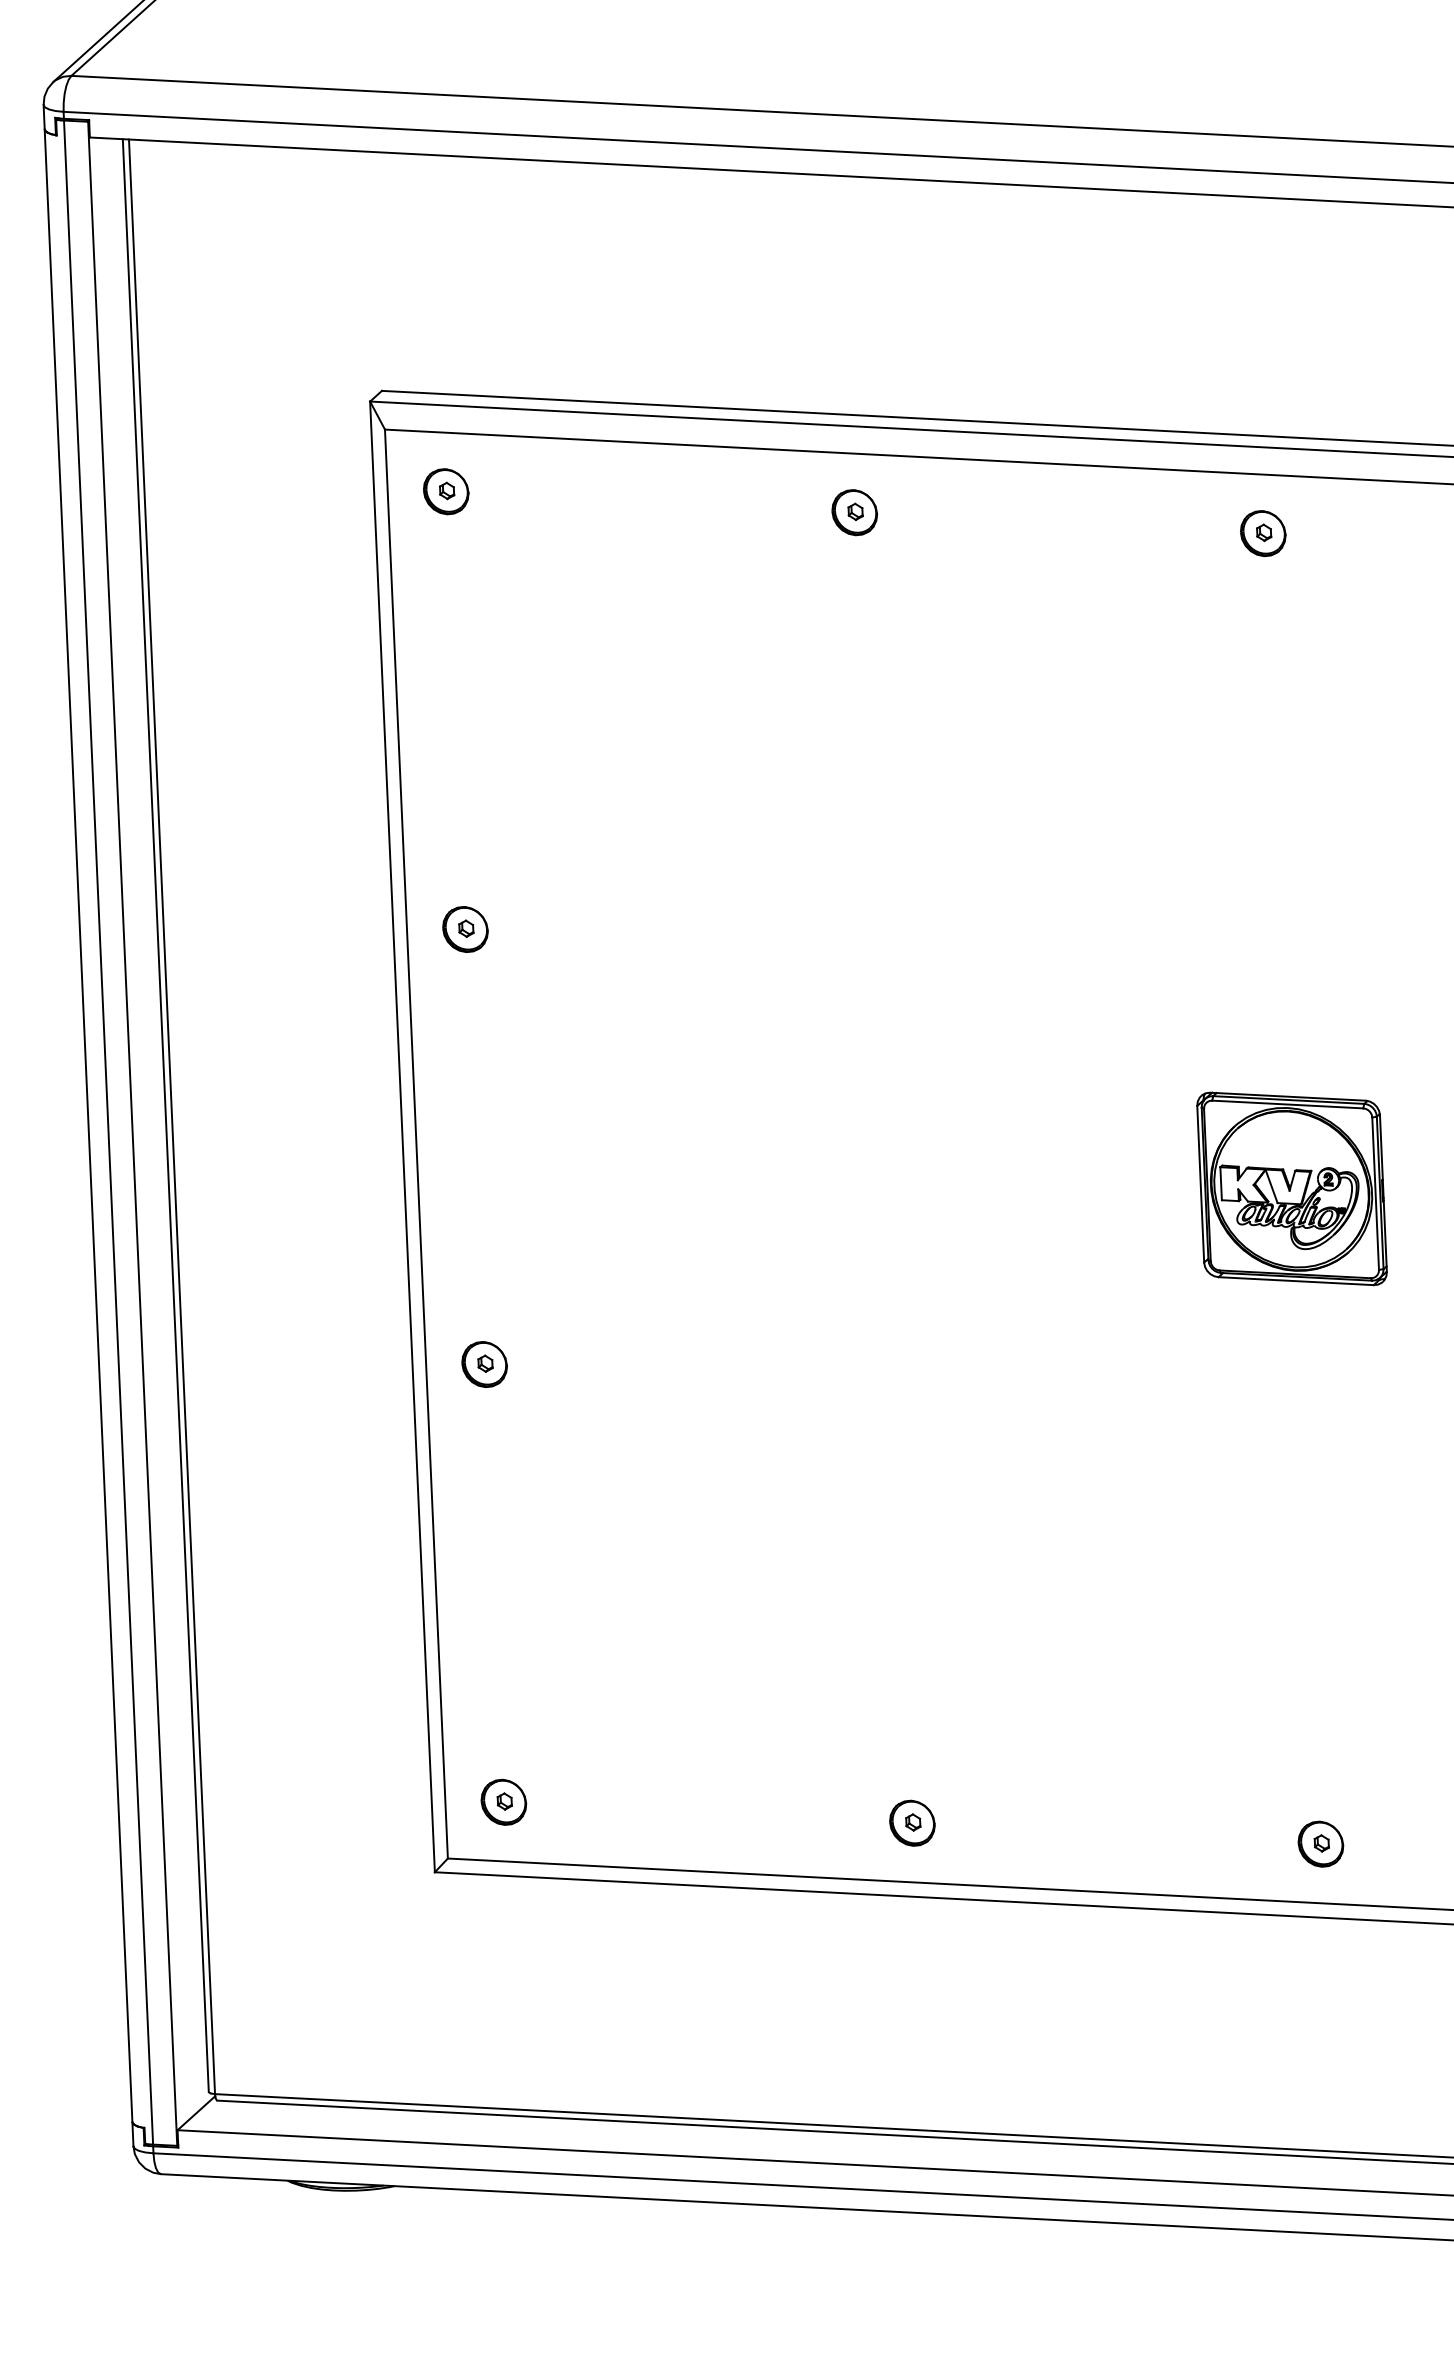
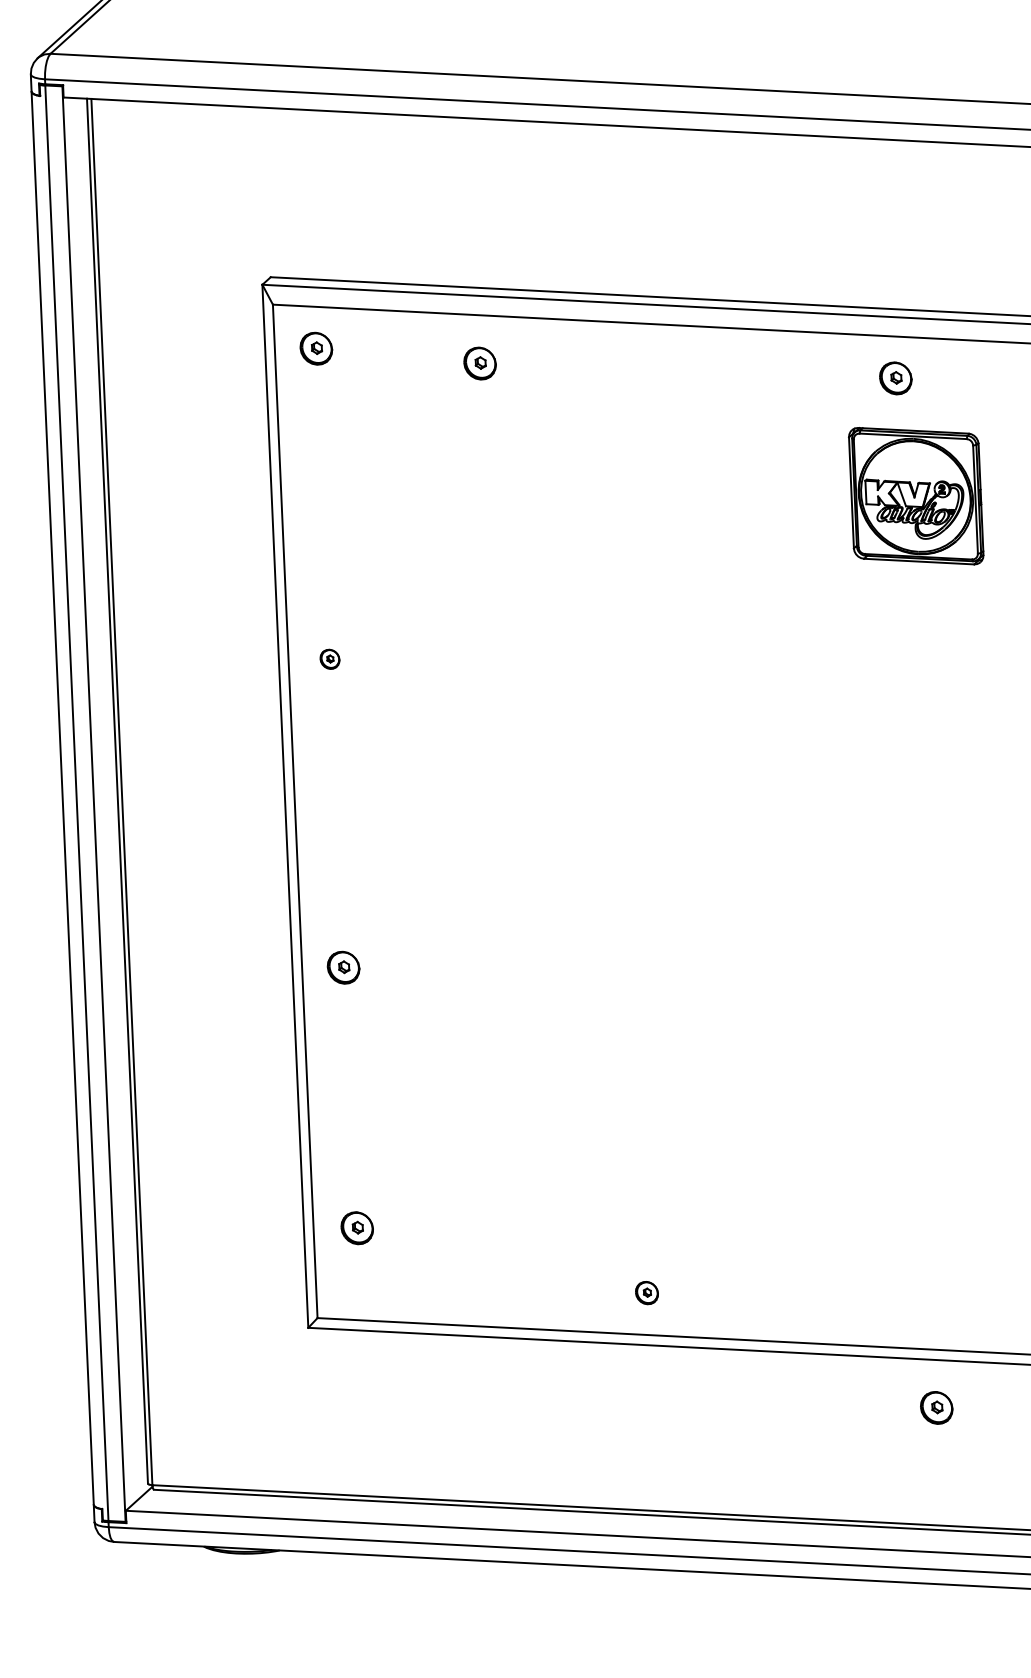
part: (853, 512) -> (479, 363), moved
part: (464, 929) -> (329, 659), size x0.6
part: (1292, 1189) -> (916, 496), moved
part: (502, 1802) -> (356, 1228), moved
part: (911, 1822) -> (646, 1292), size x0.7
part: (1320, 1843) -> (936, 1407), moved

